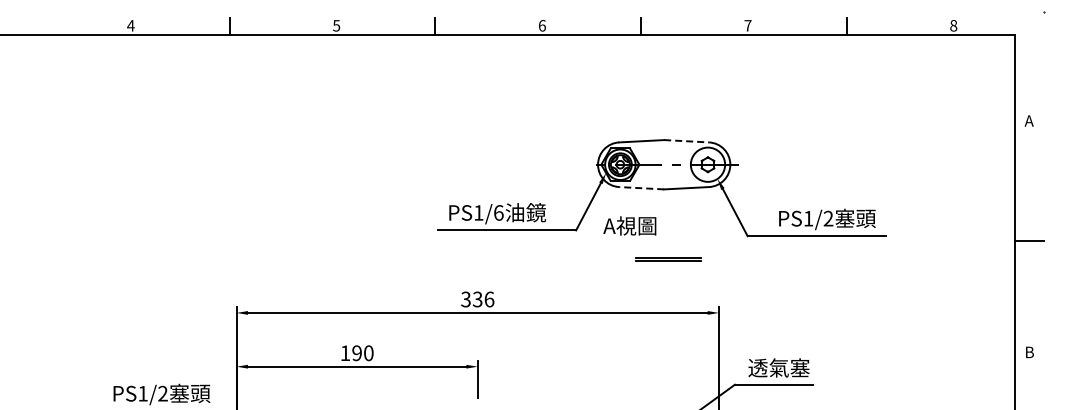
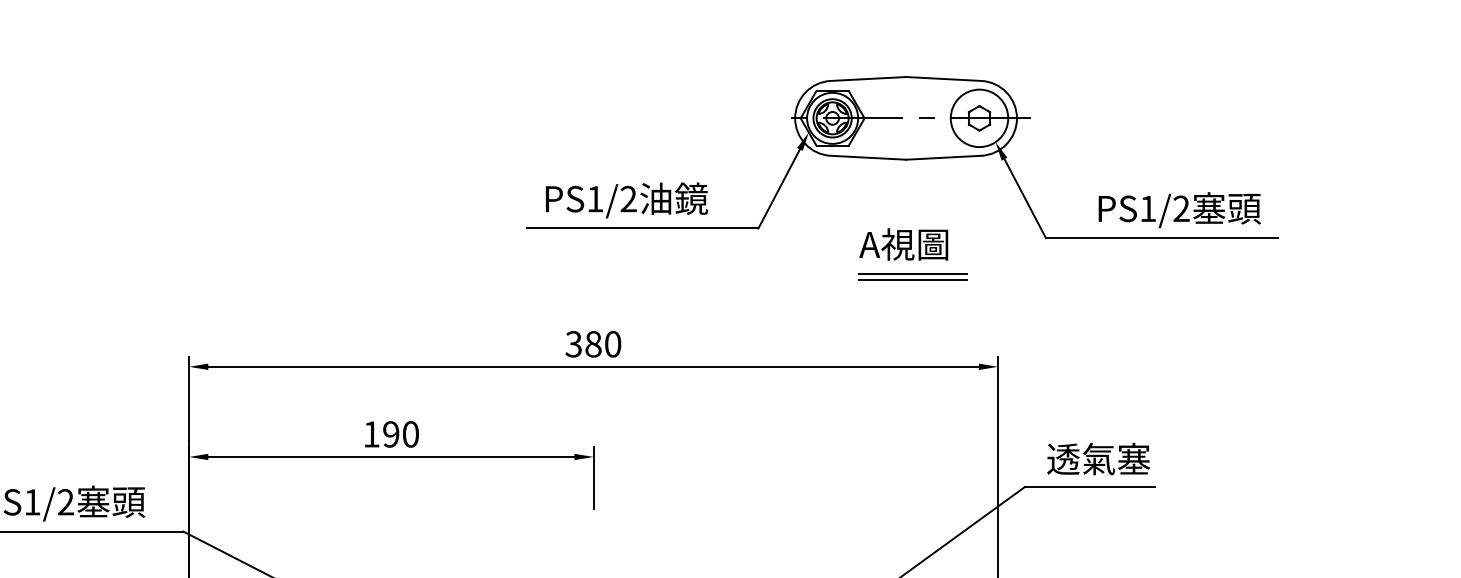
line: (686, 141) -> (943, 79), dashed -> solid
line: (641, 188) -> (868, 158), dashed -> solid
text: (498, 212) -> (628, 198), PS1/6 -> PS1/2
text: (629, 225) -> (903, 243), moved
text: (483, 299) -> (603, 344), 336 -> 380

